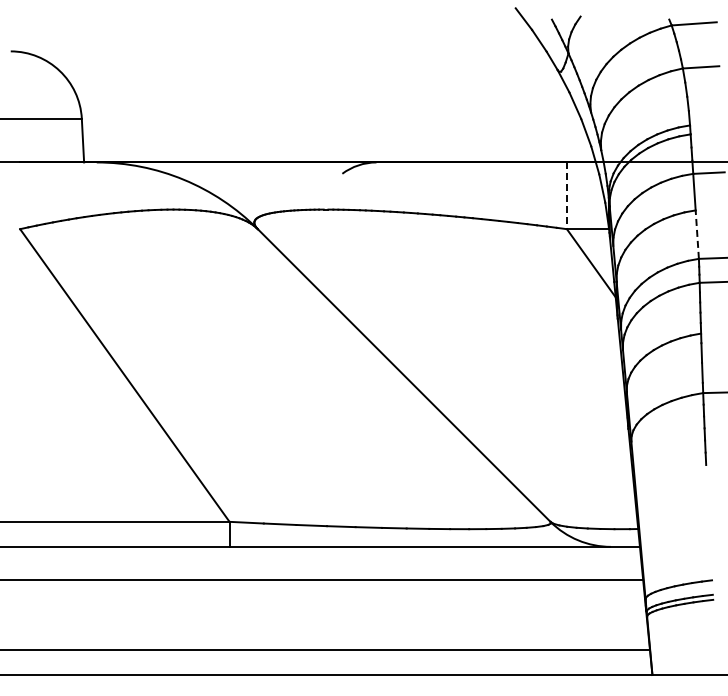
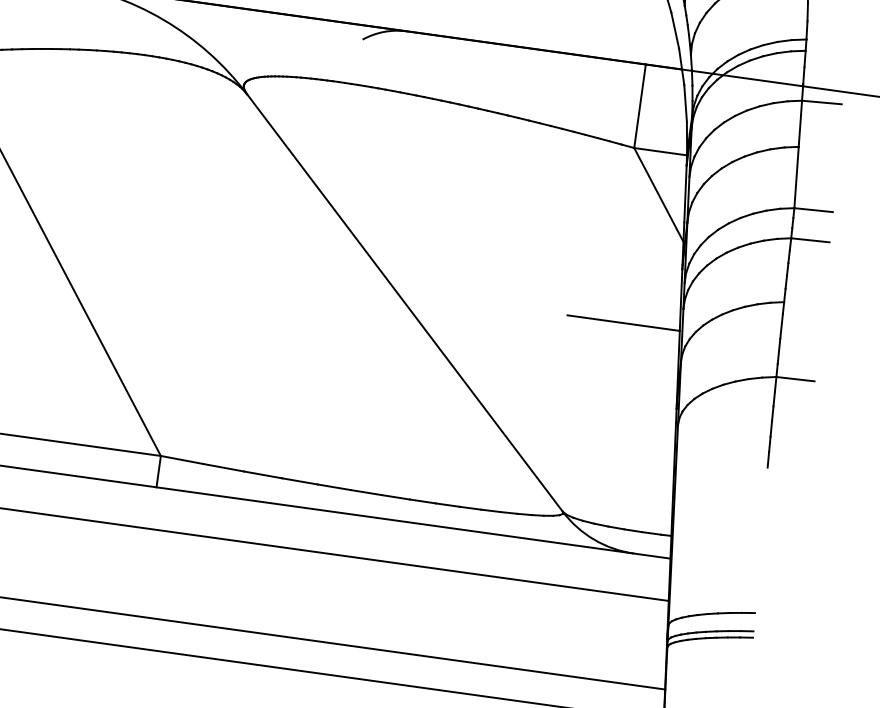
line: (566, 196) -> (639, 107), dashed -> solid
line: (697, 234) -> (796, 177), dashed -> solid
line: (577, 367) -> (623, 323), added

